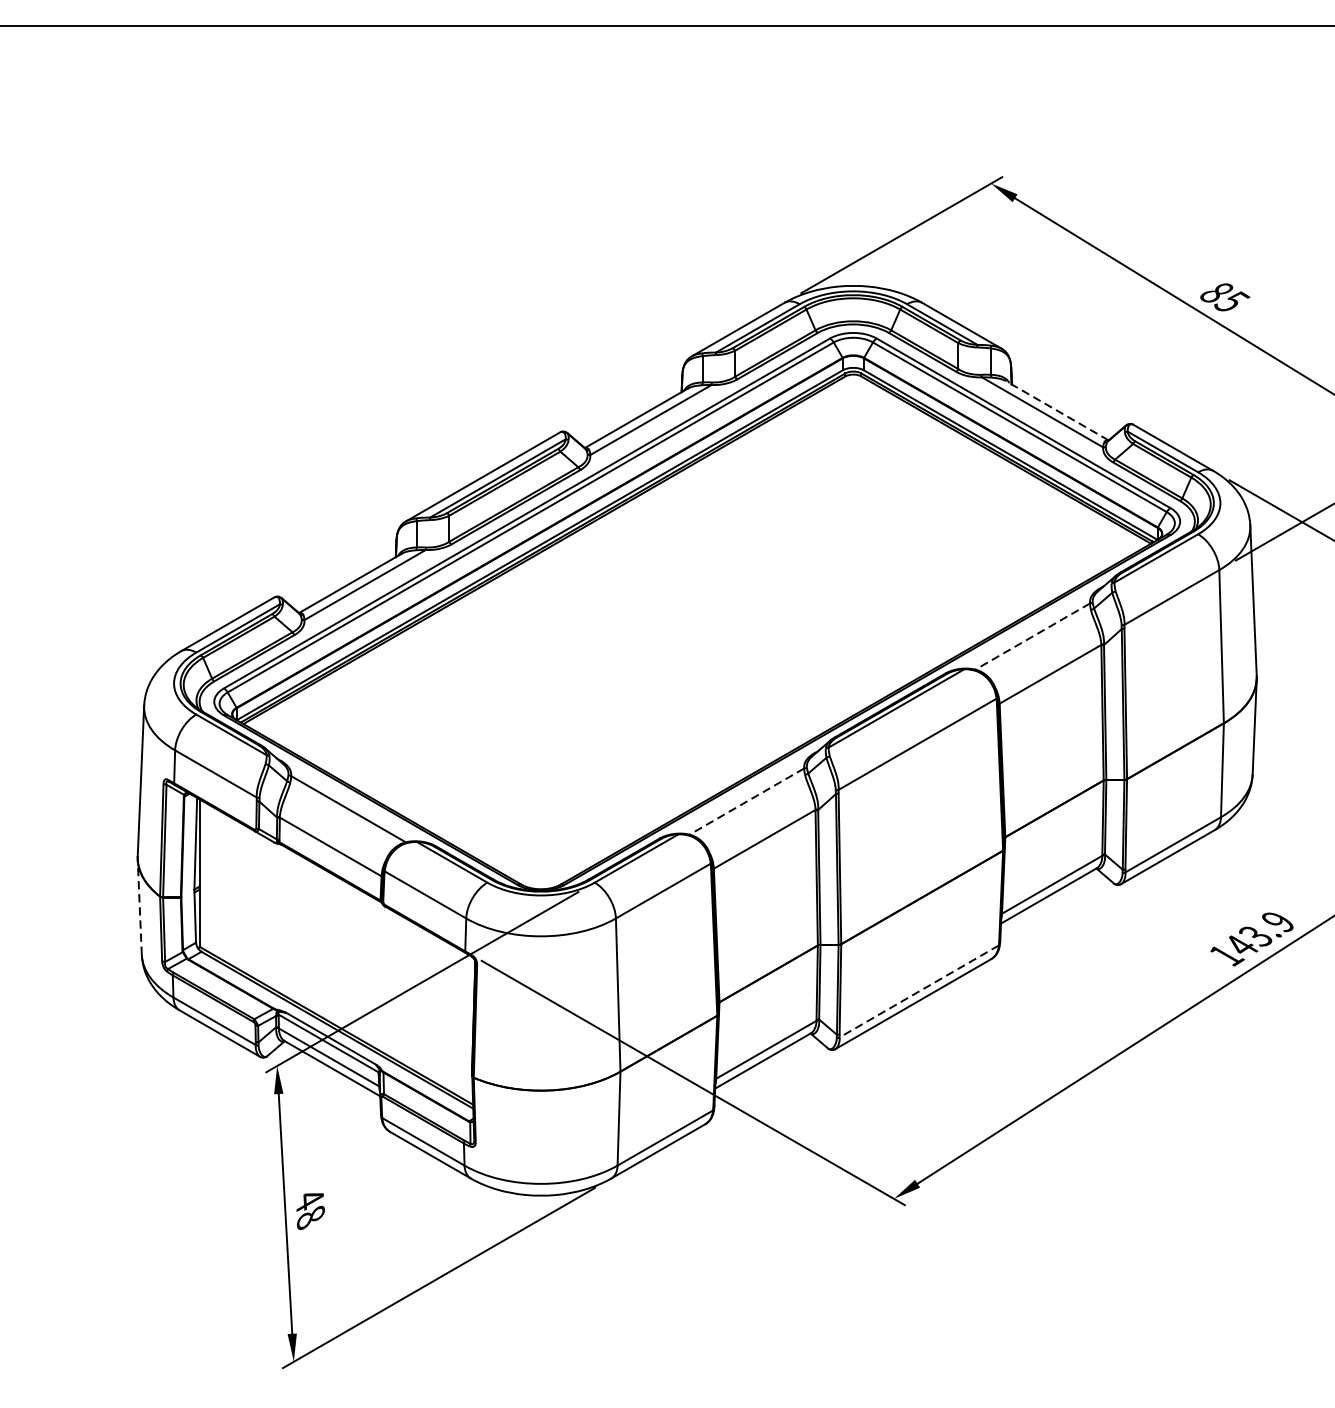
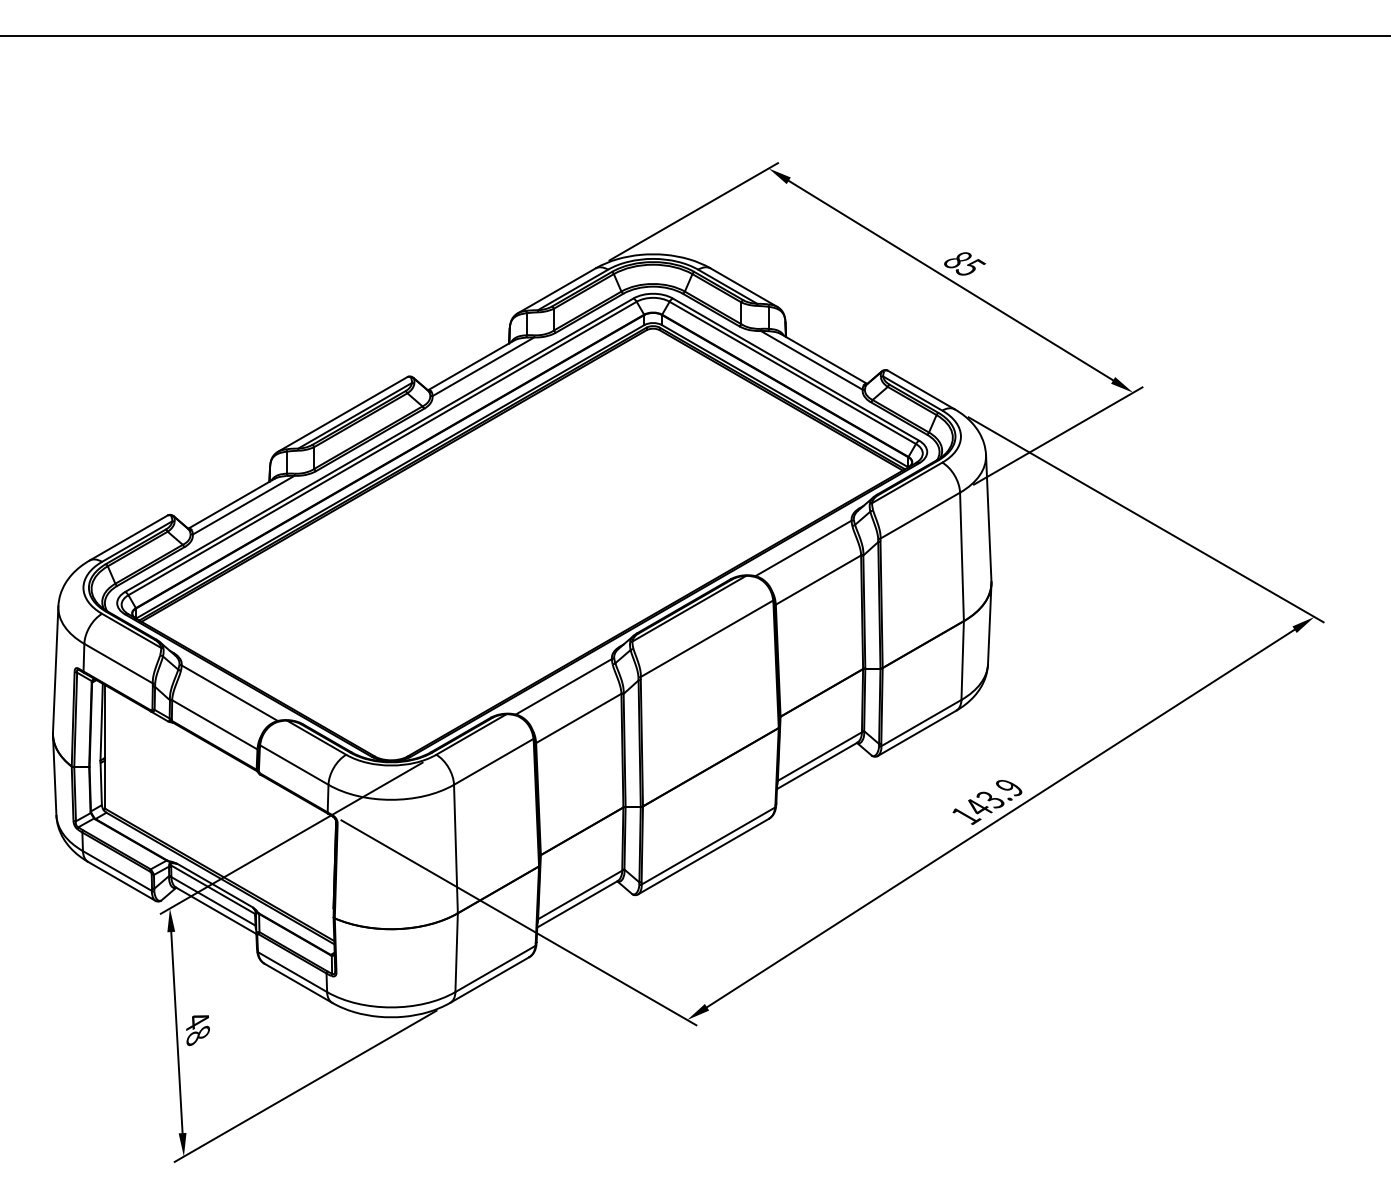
line: (1057, 411) -> (824, 359), dashed -> solid
line: (1032, 636) -> (803, 548), dashed -> solid
line: (746, 801) -> (563, 686), dashed -> solid
line: (139, 906) -> (54, 774), dashed -> solid
line: (919, 992) -> (708, 846), dashed -> solid

